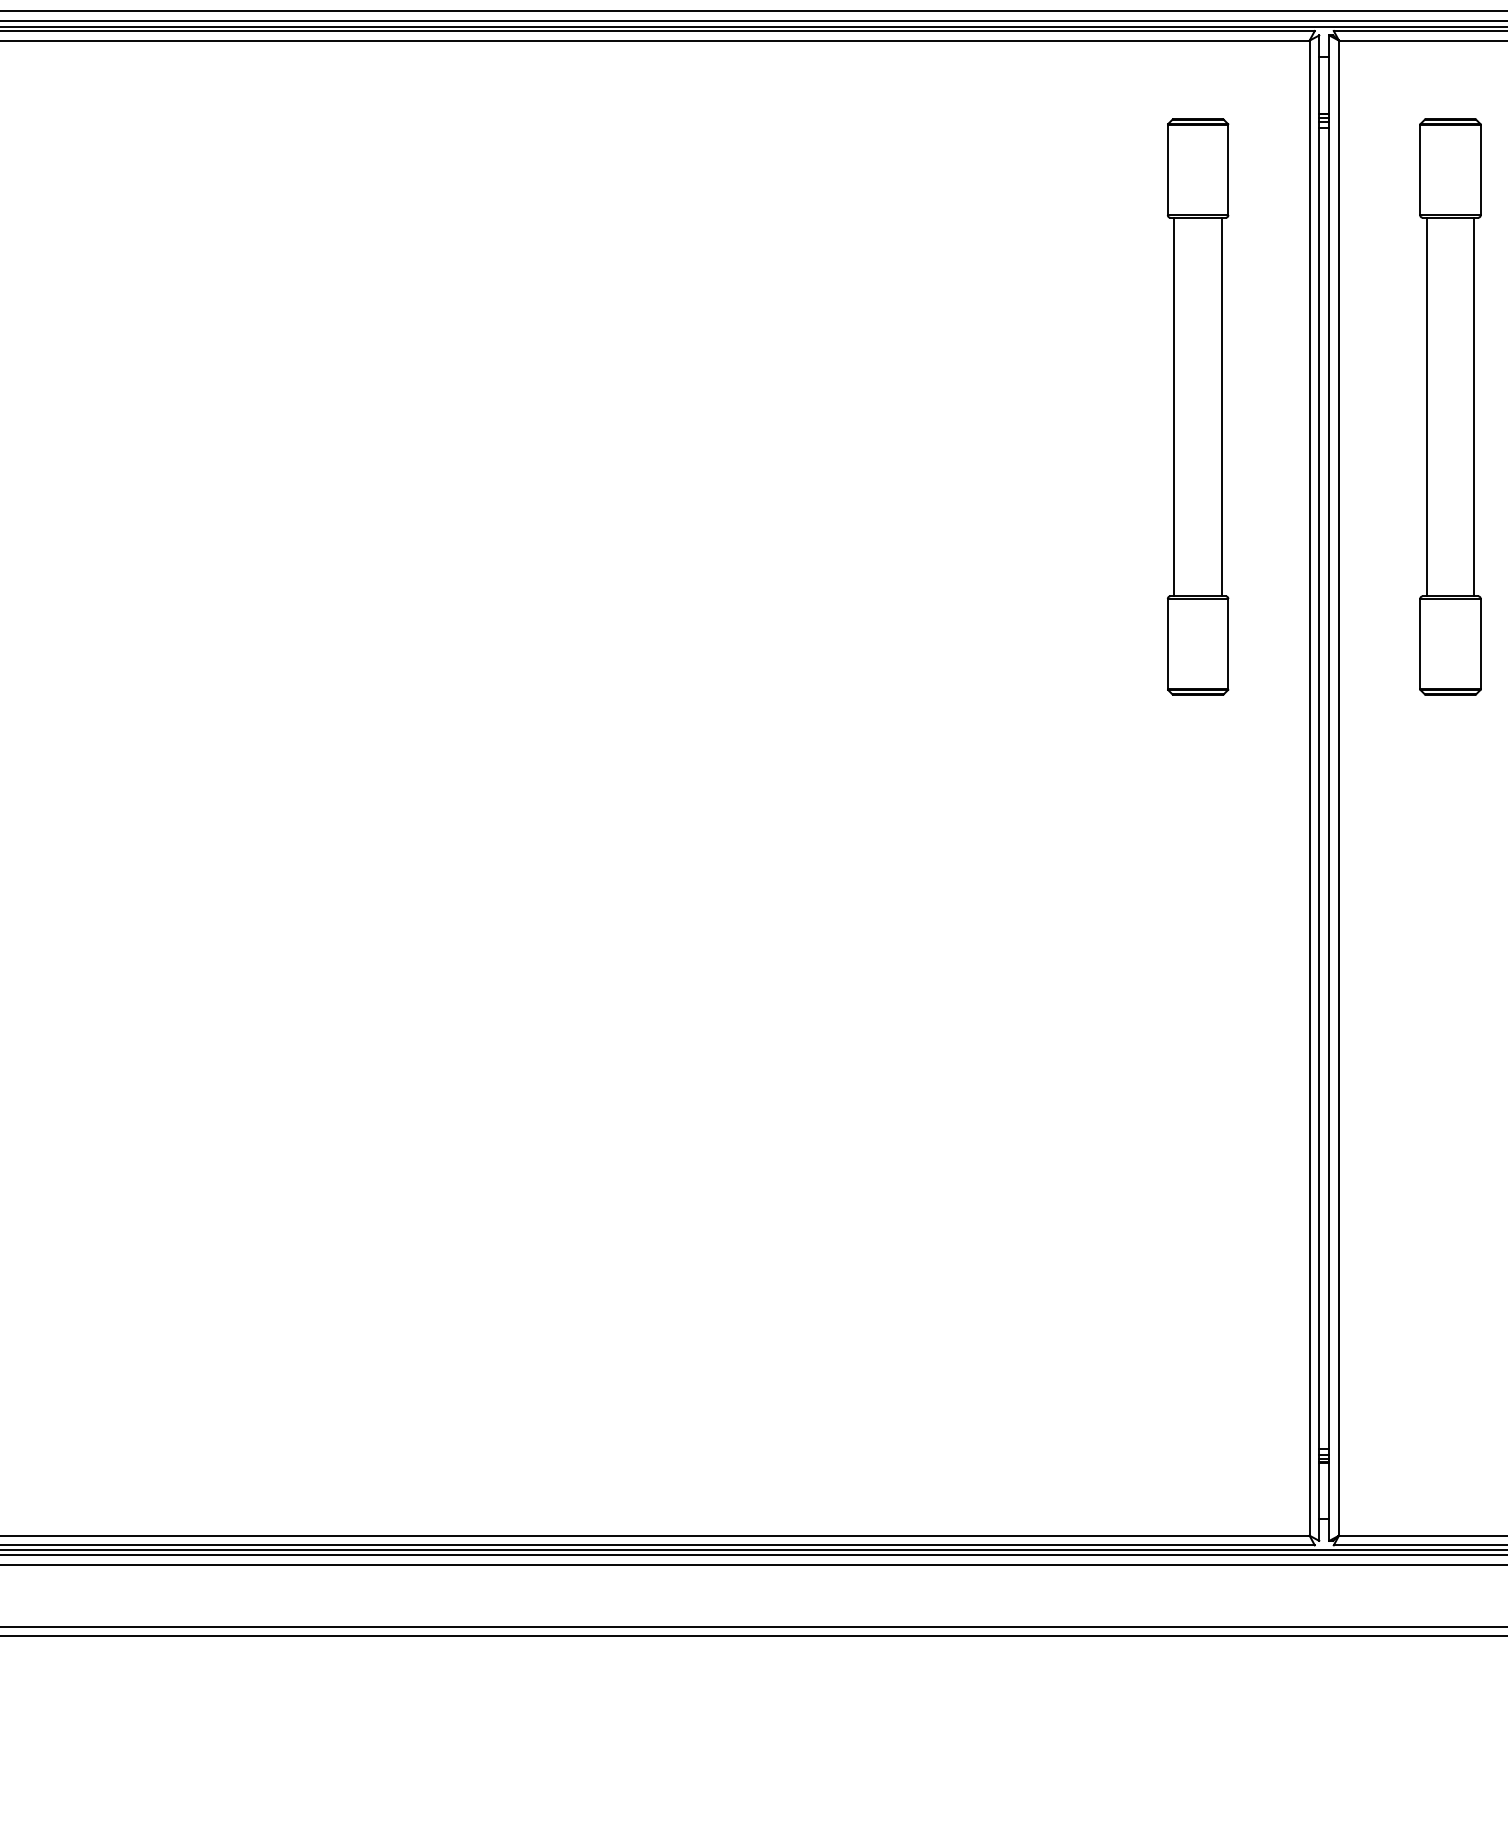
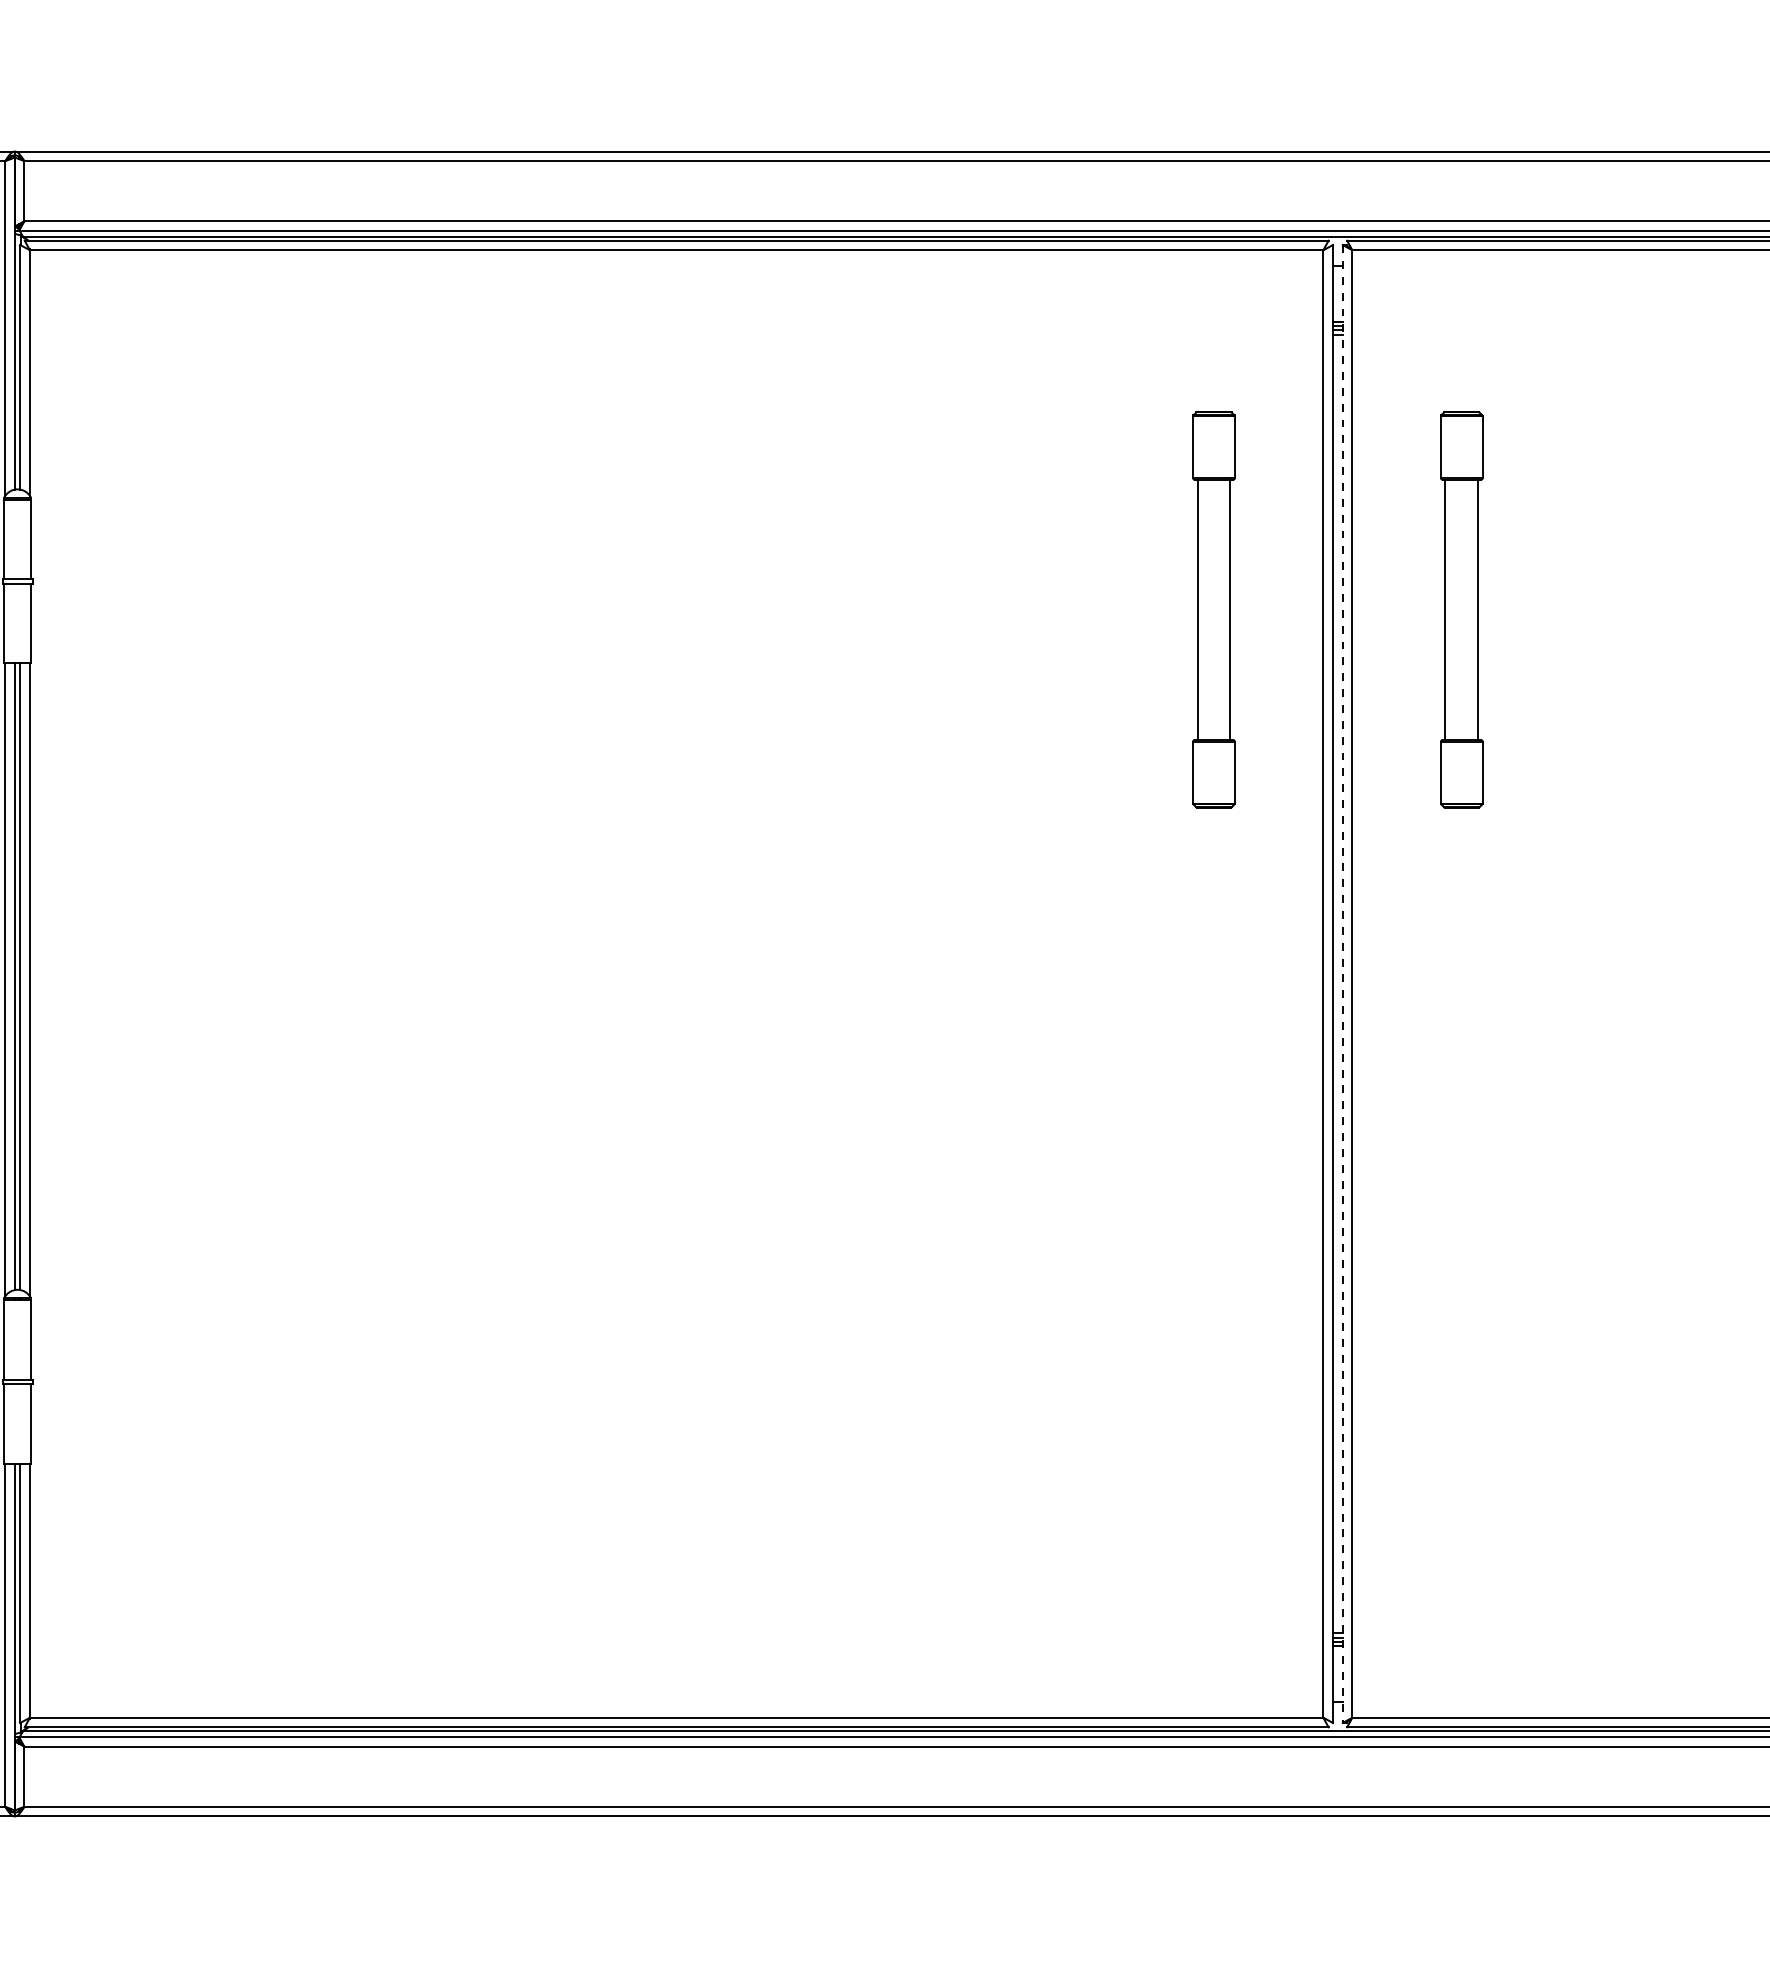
part: (1197, 406) -> (1213, 609), size x0.7
part: (1450, 406) -> (1461, 609), size x0.7
line: (1329, 788) -> (1342, 984), solid -> dashed

